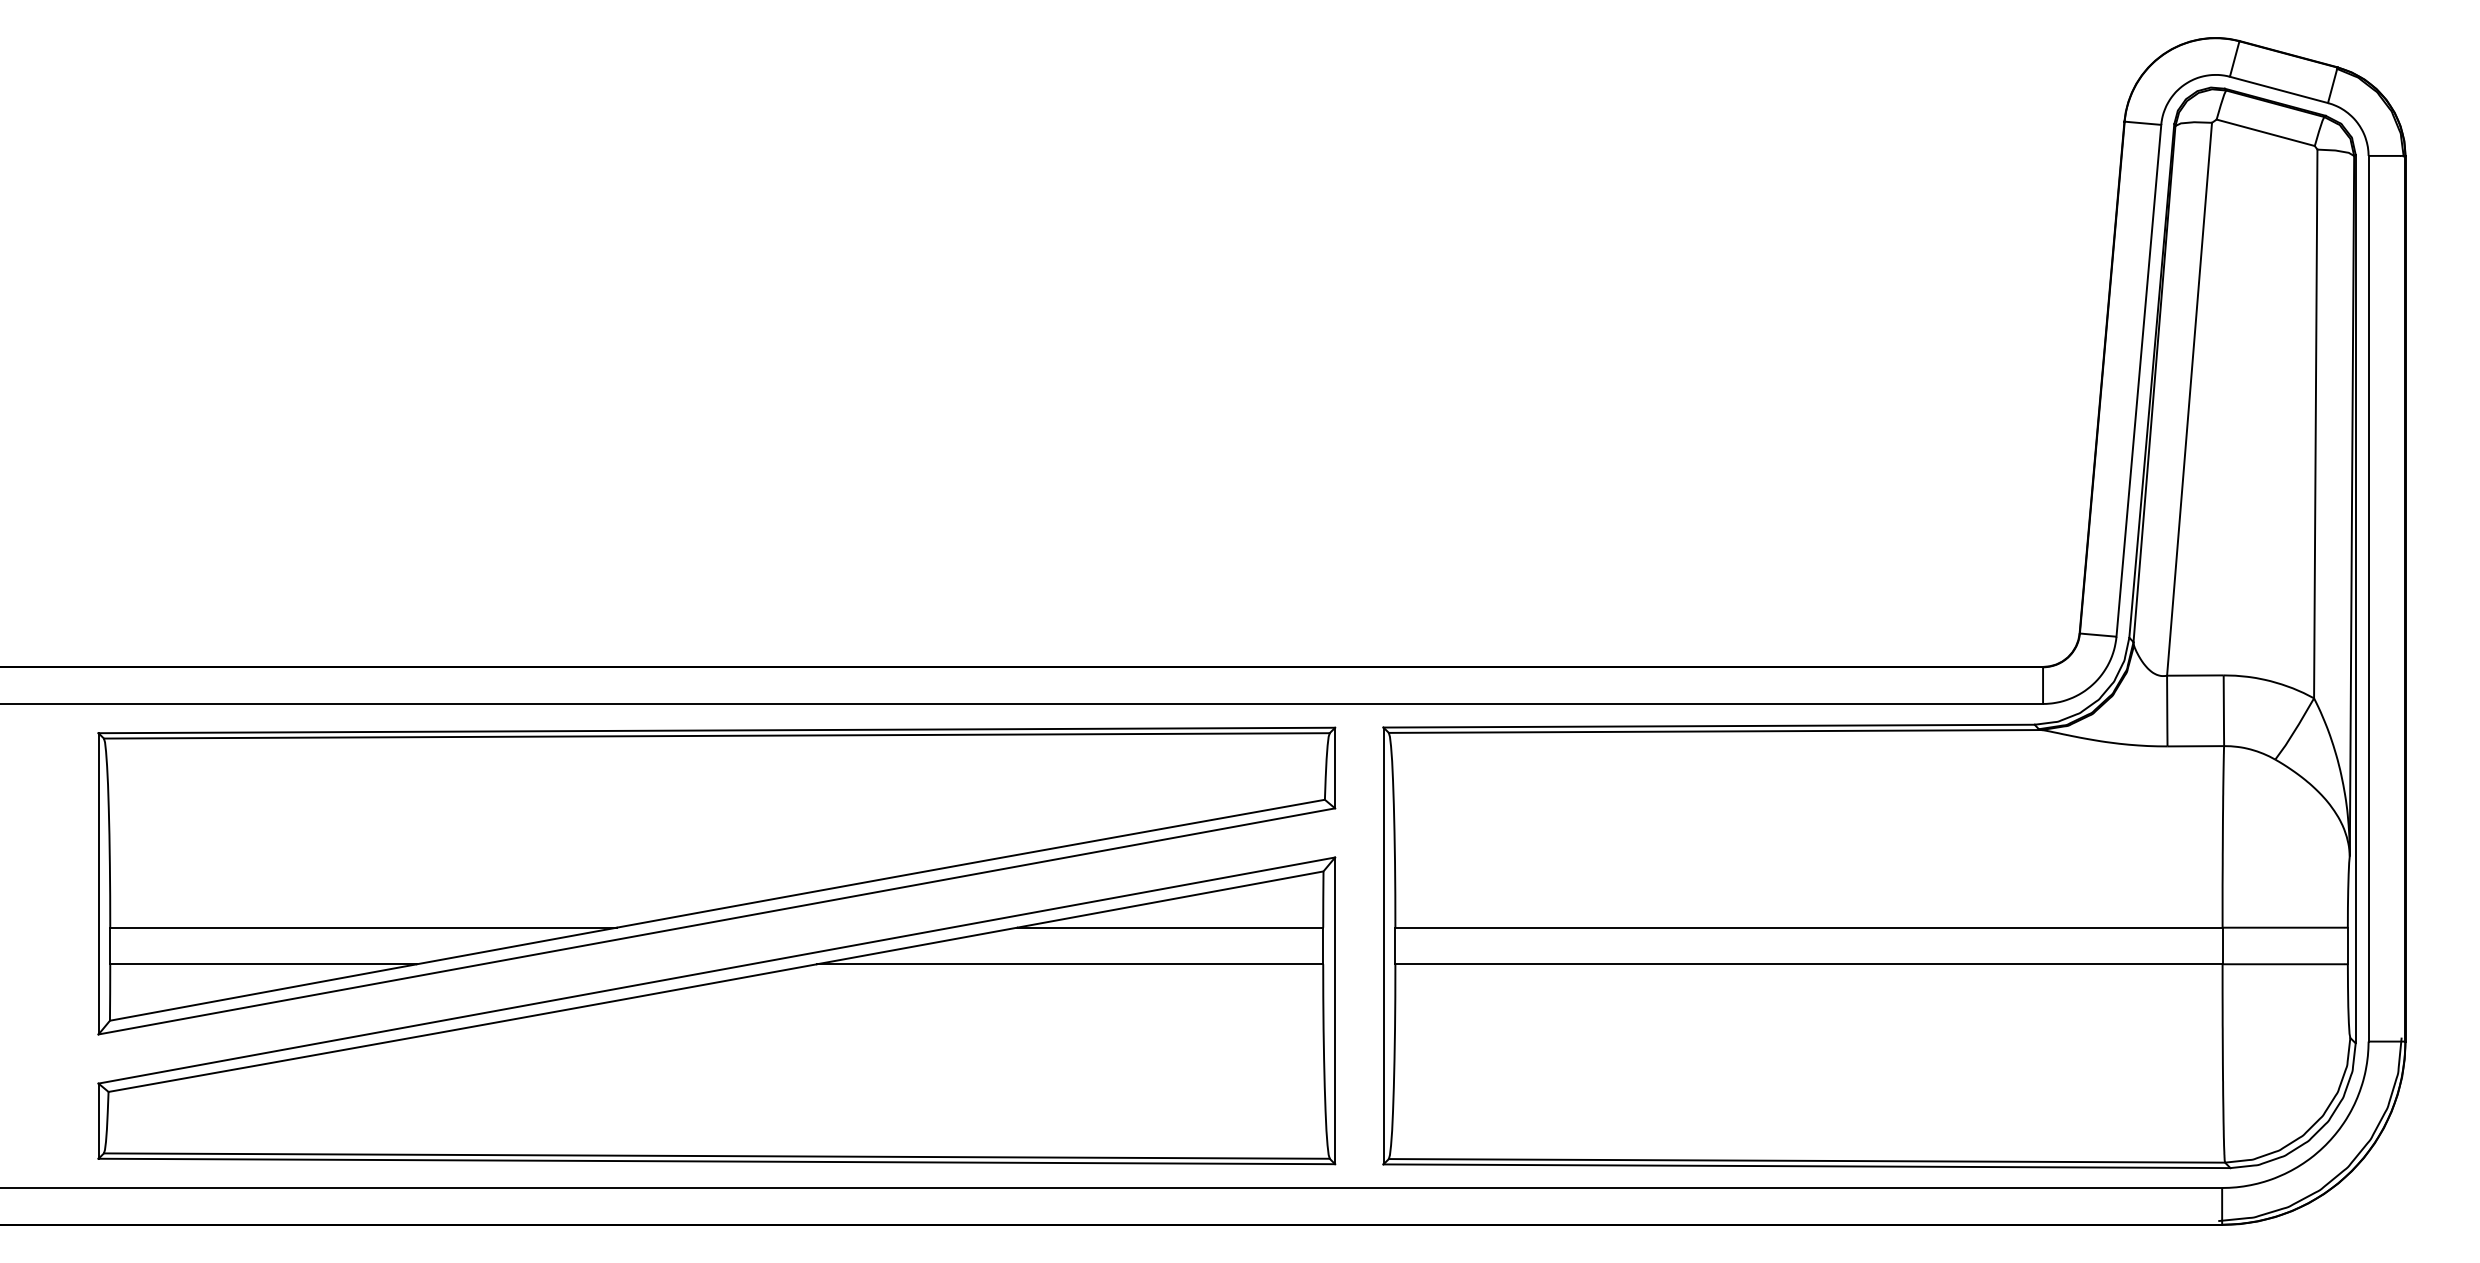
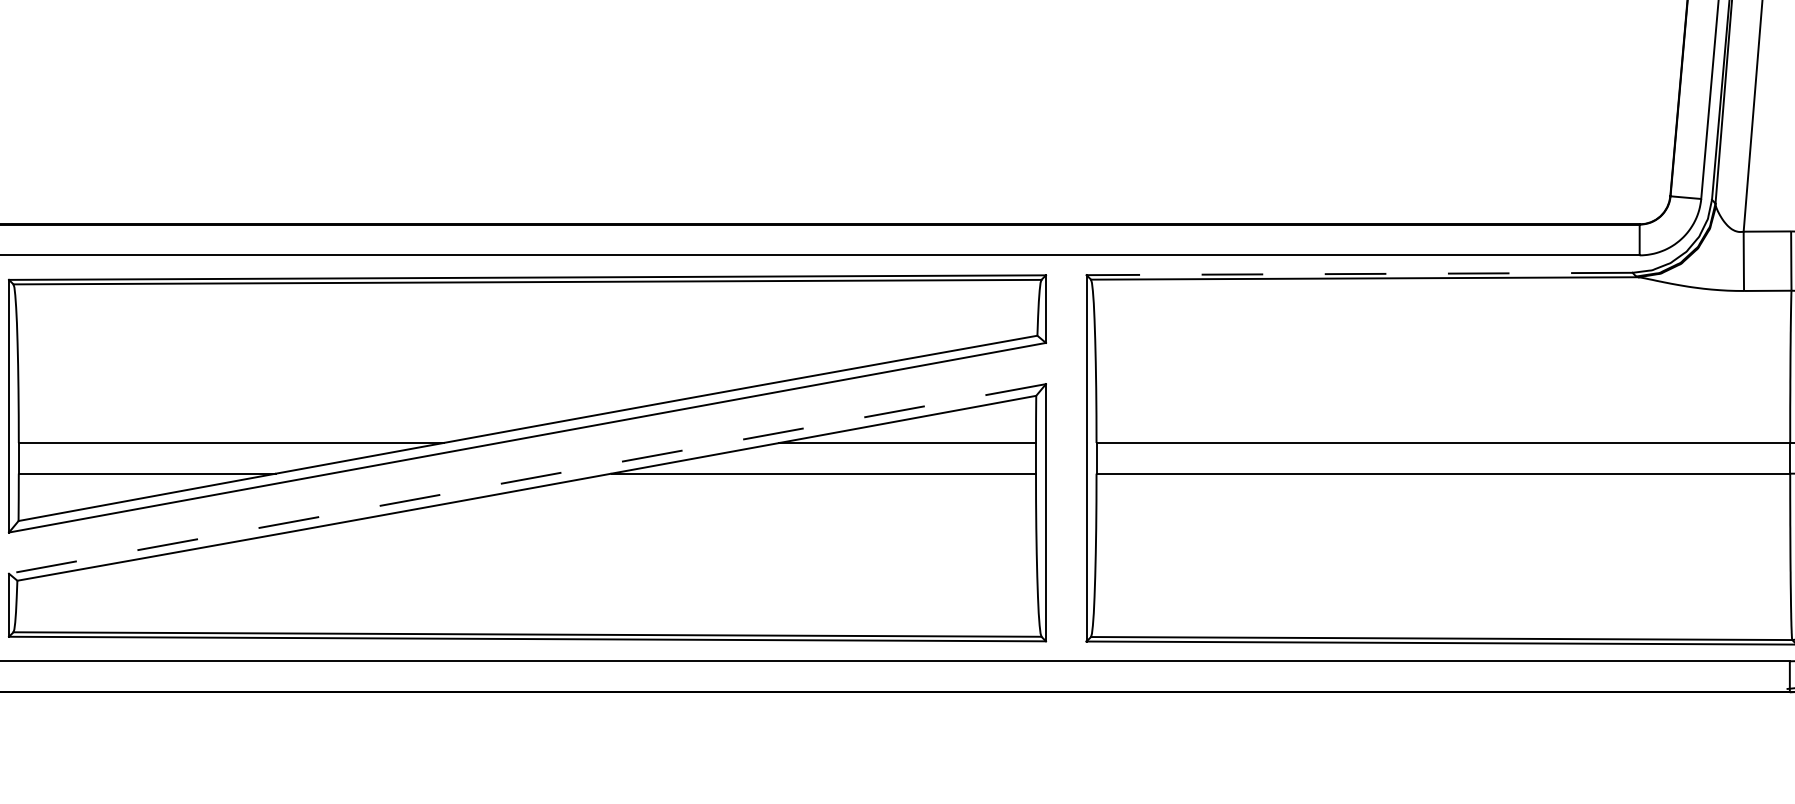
line: (1709, 726) -> (1359, 274), solid -> dashed
line: (716, 970) -> (527, 478), solid -> dashed

